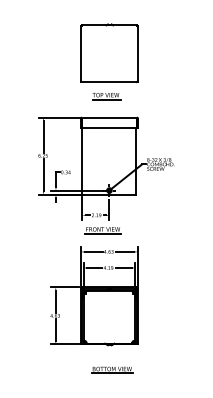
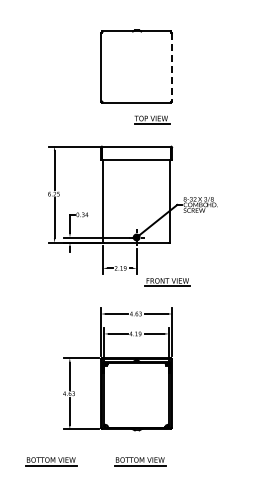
line: (138, 54) -> (172, 67), solid -> dashed
part: (106, 95) -> (152, 119), moved
part: (102, 230) -> (167, 282), moved
part: (41, 370) -> (51, 461), added

